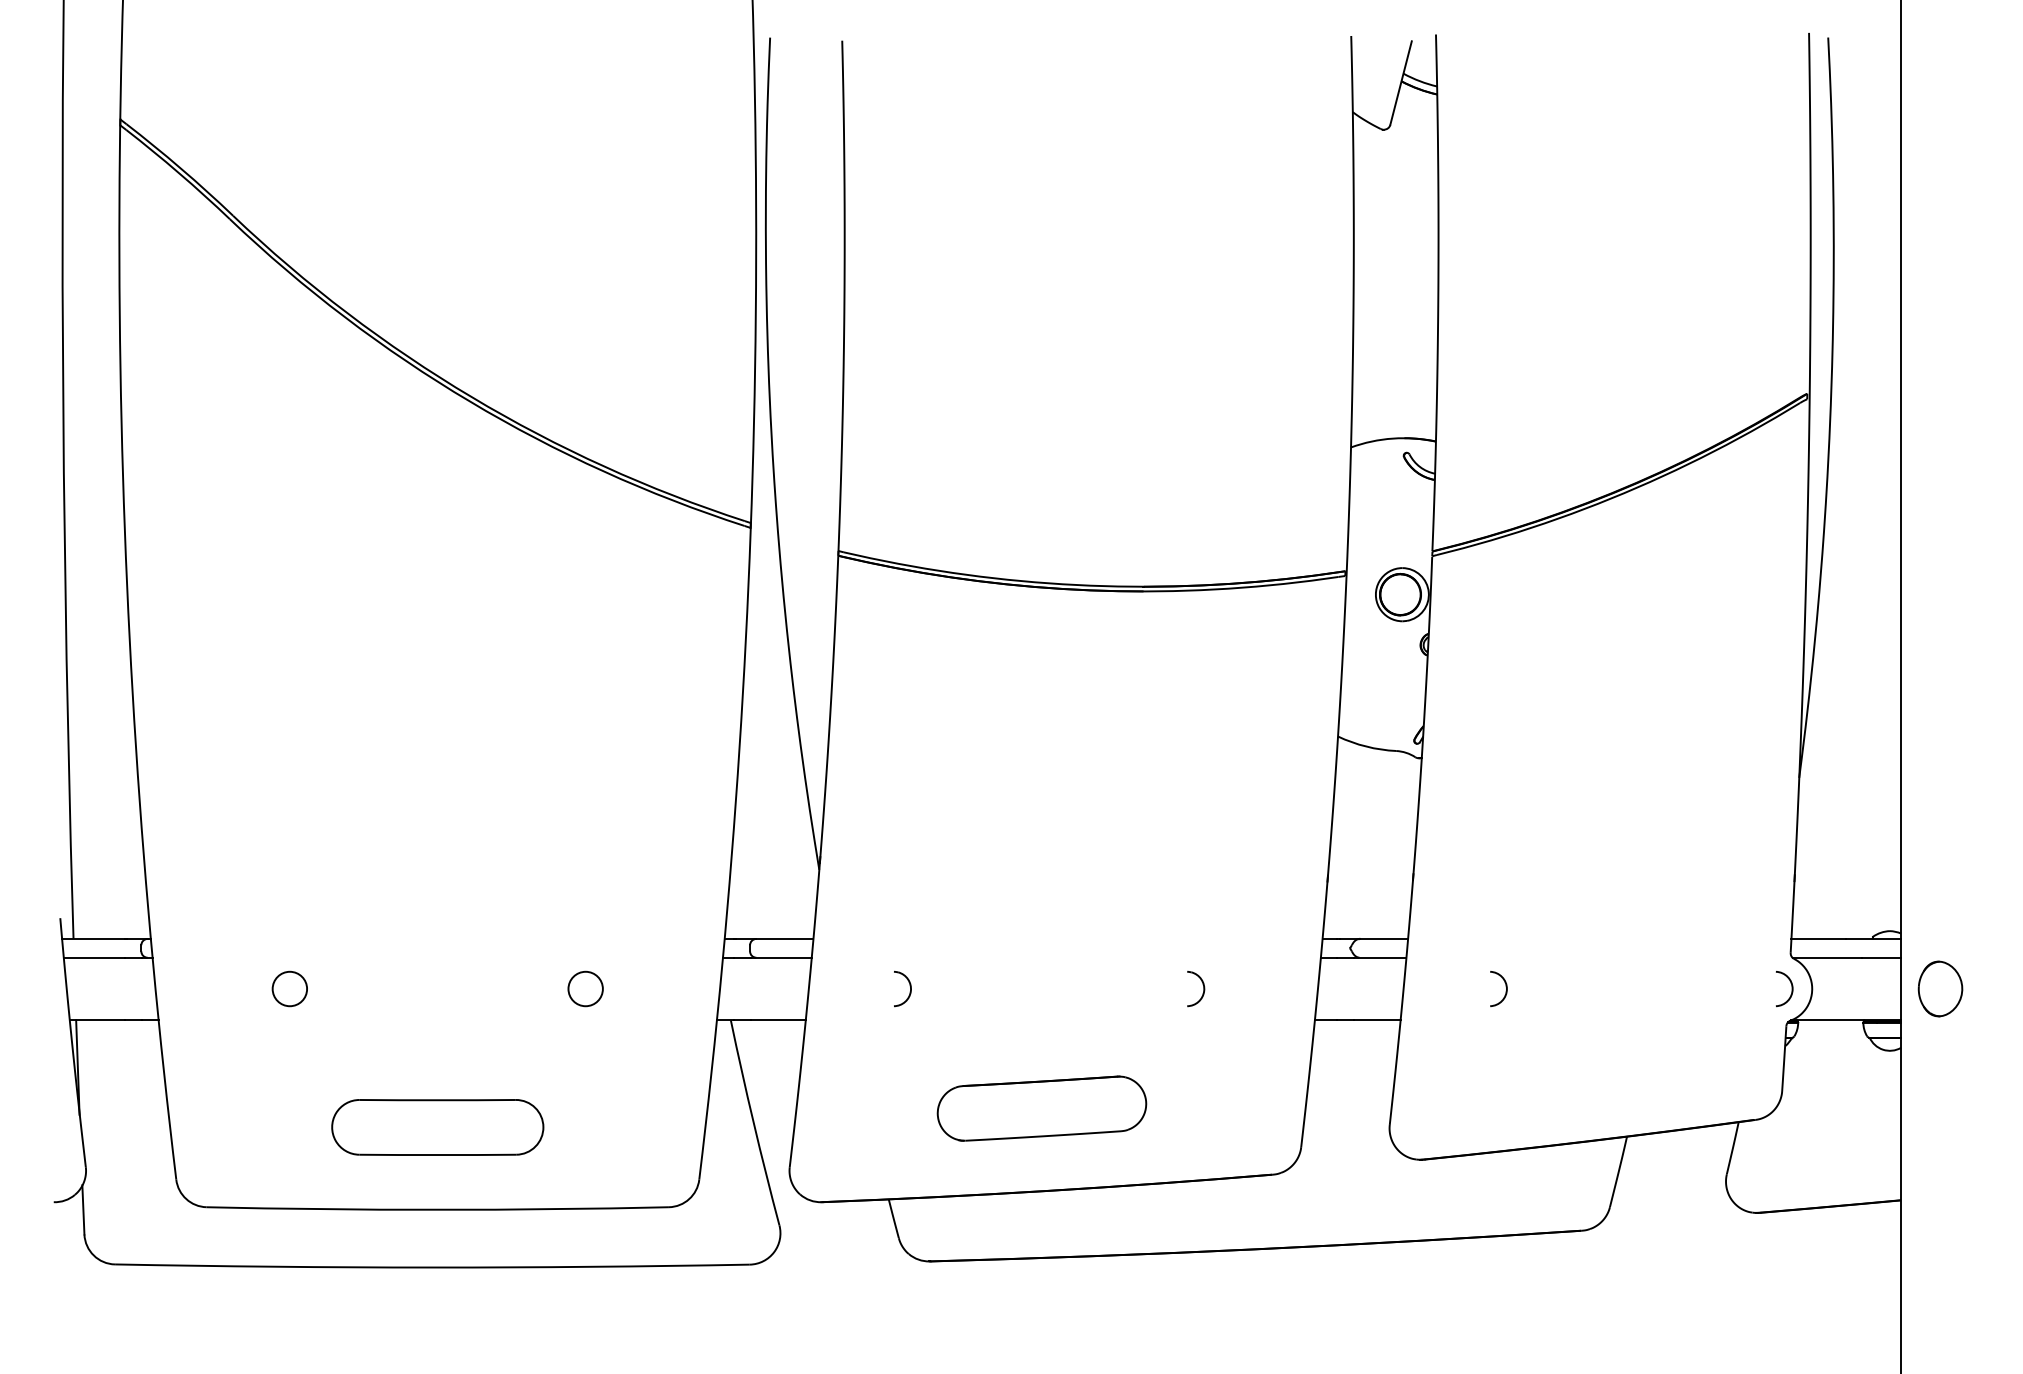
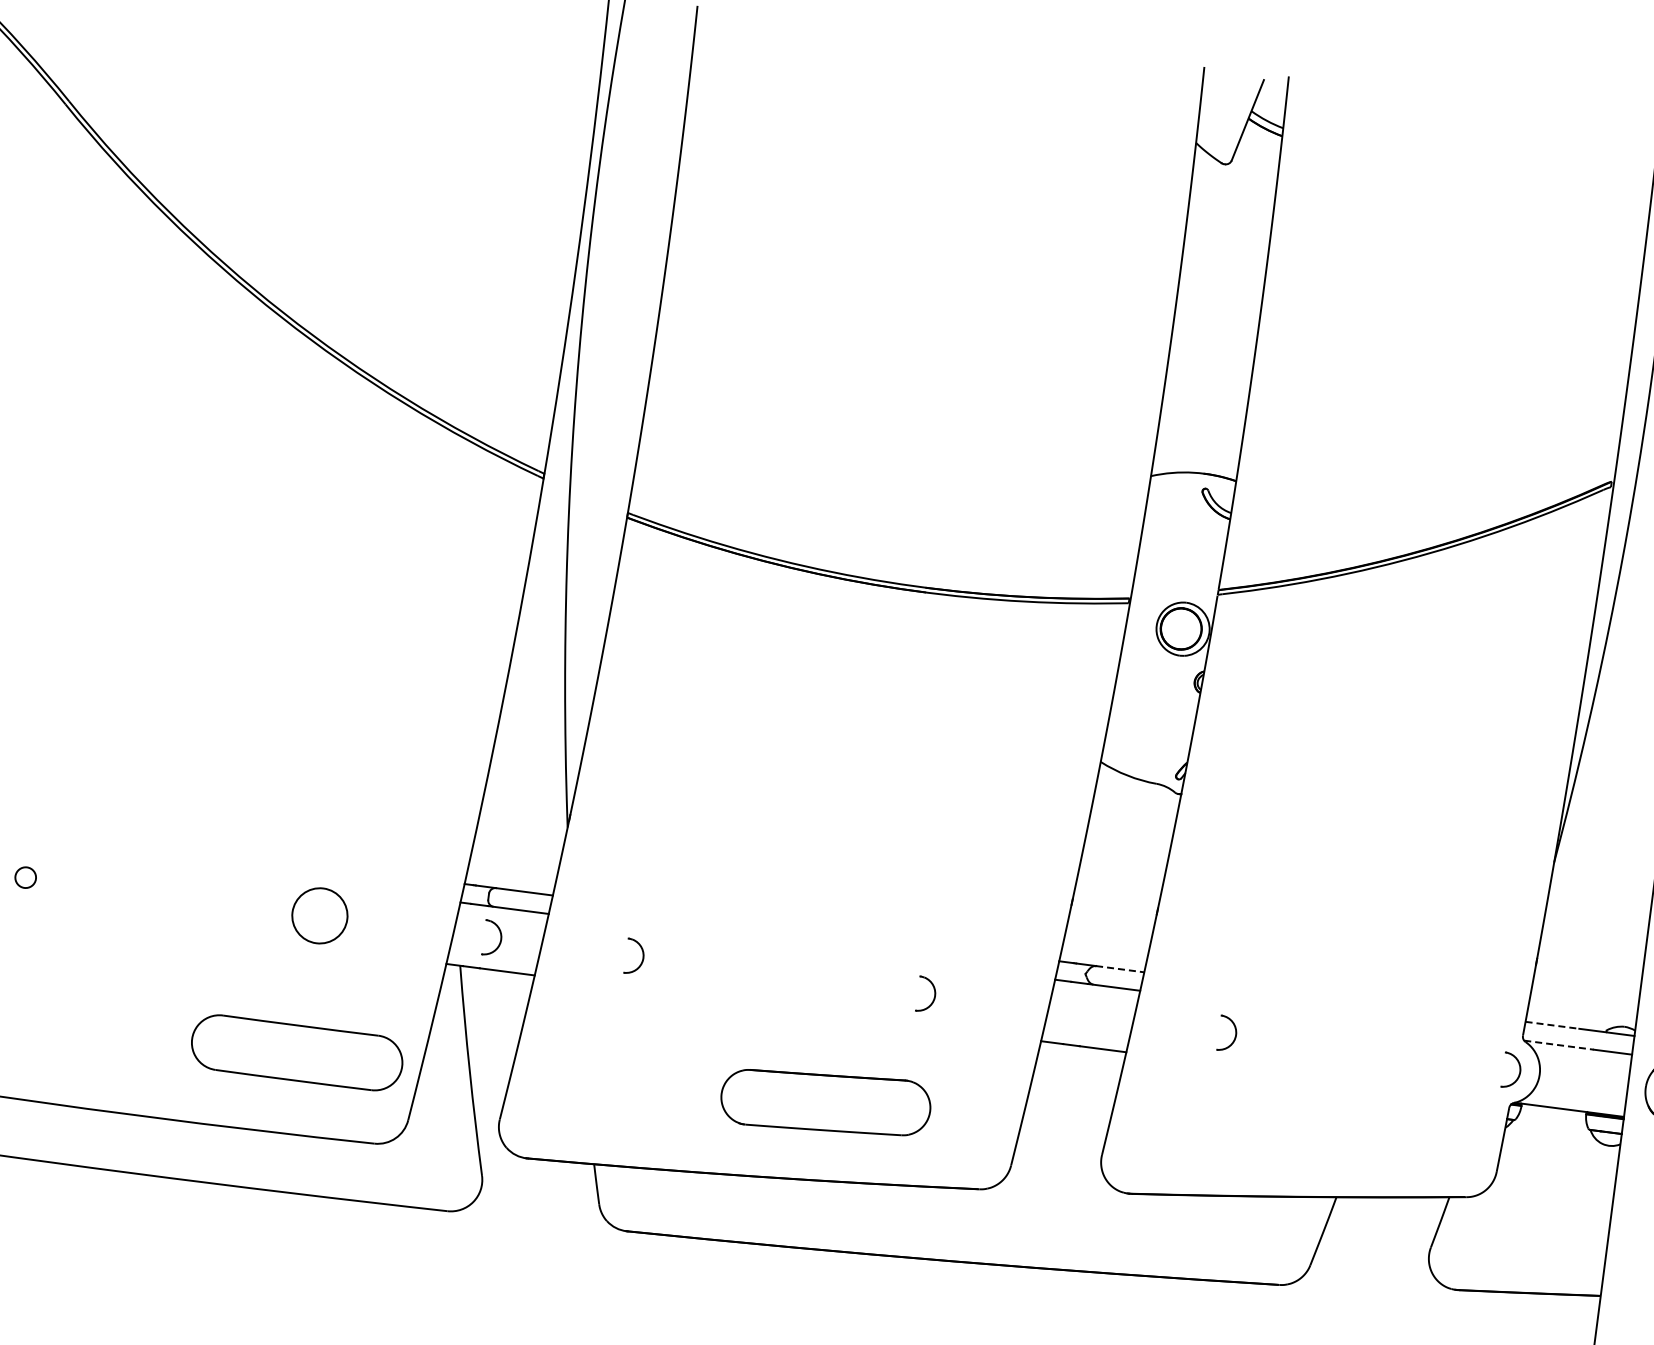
line: (1384, 938) -> (1120, 968), solid -> dashed
line: (1818, 938) -> (1552, 1024), solid -> dashed
line: (1827, 957) -> (1559, 1044), solid -> dashed
part: (766, 986) -> (500, 936), added
circle: (289, 988) -> (25, 877), size x0.6
circle: (585, 988) -> (319, 915), size x1.6
part: (1041, 1108) -> (825, 1102), moved
part: (437, 1127) -> (296, 1052), moved

